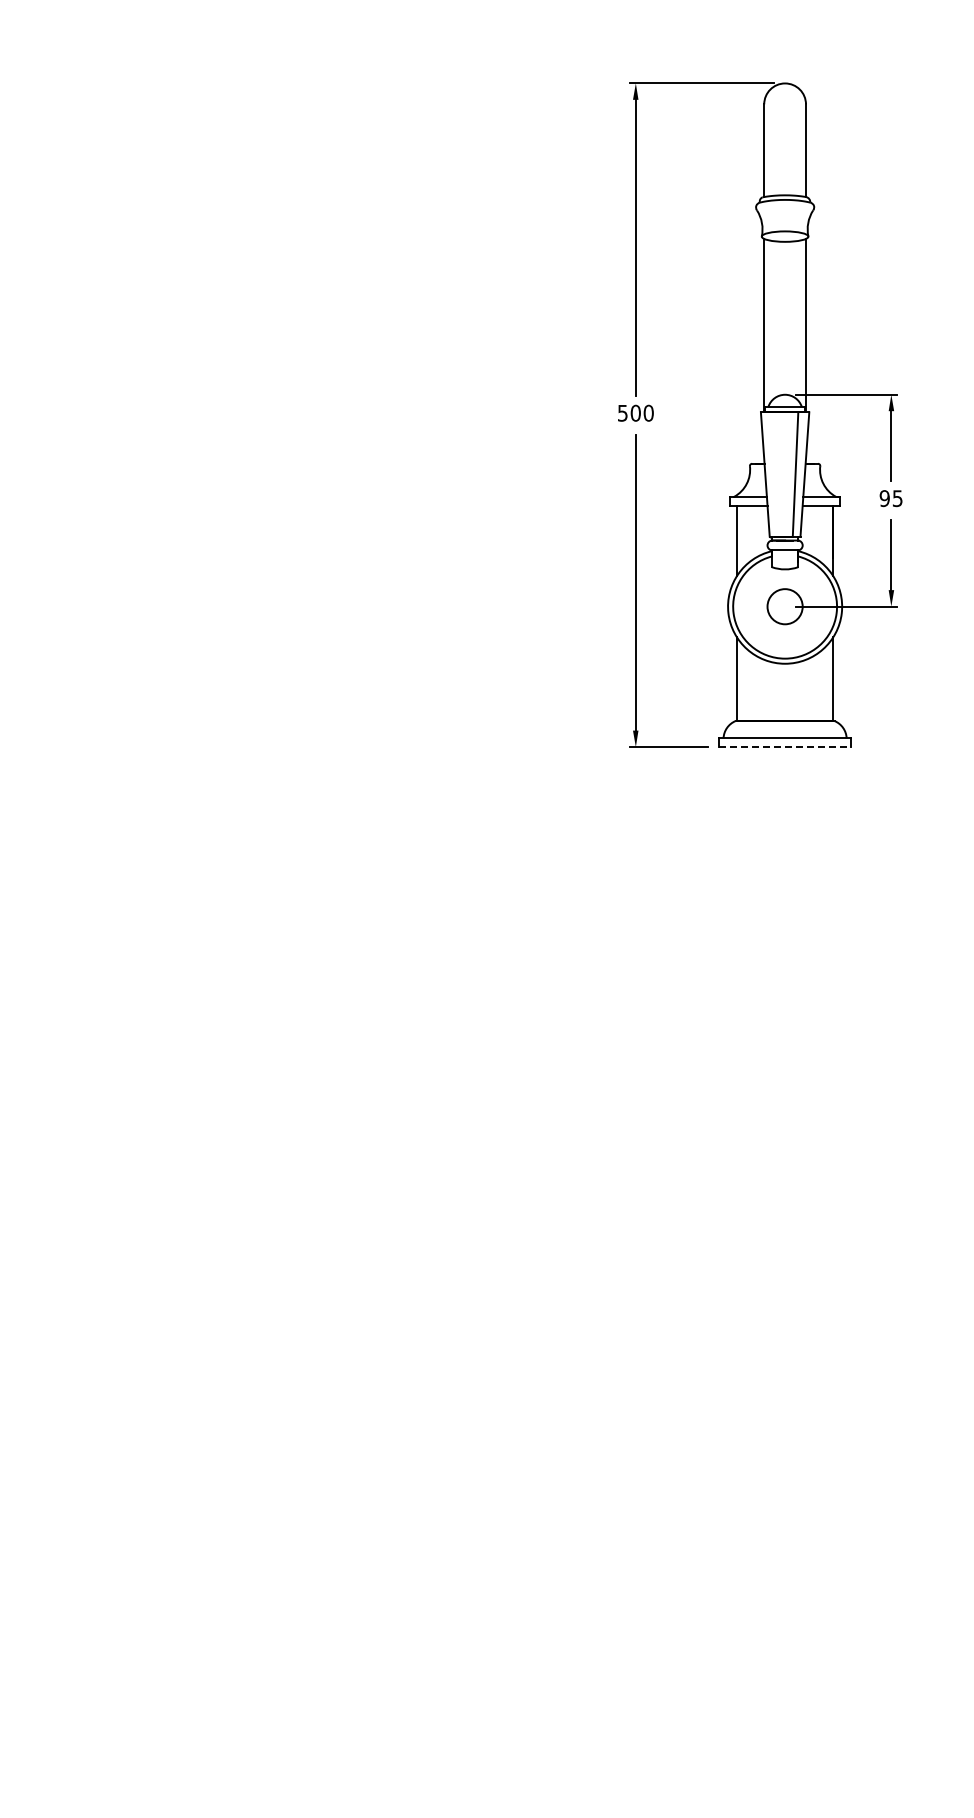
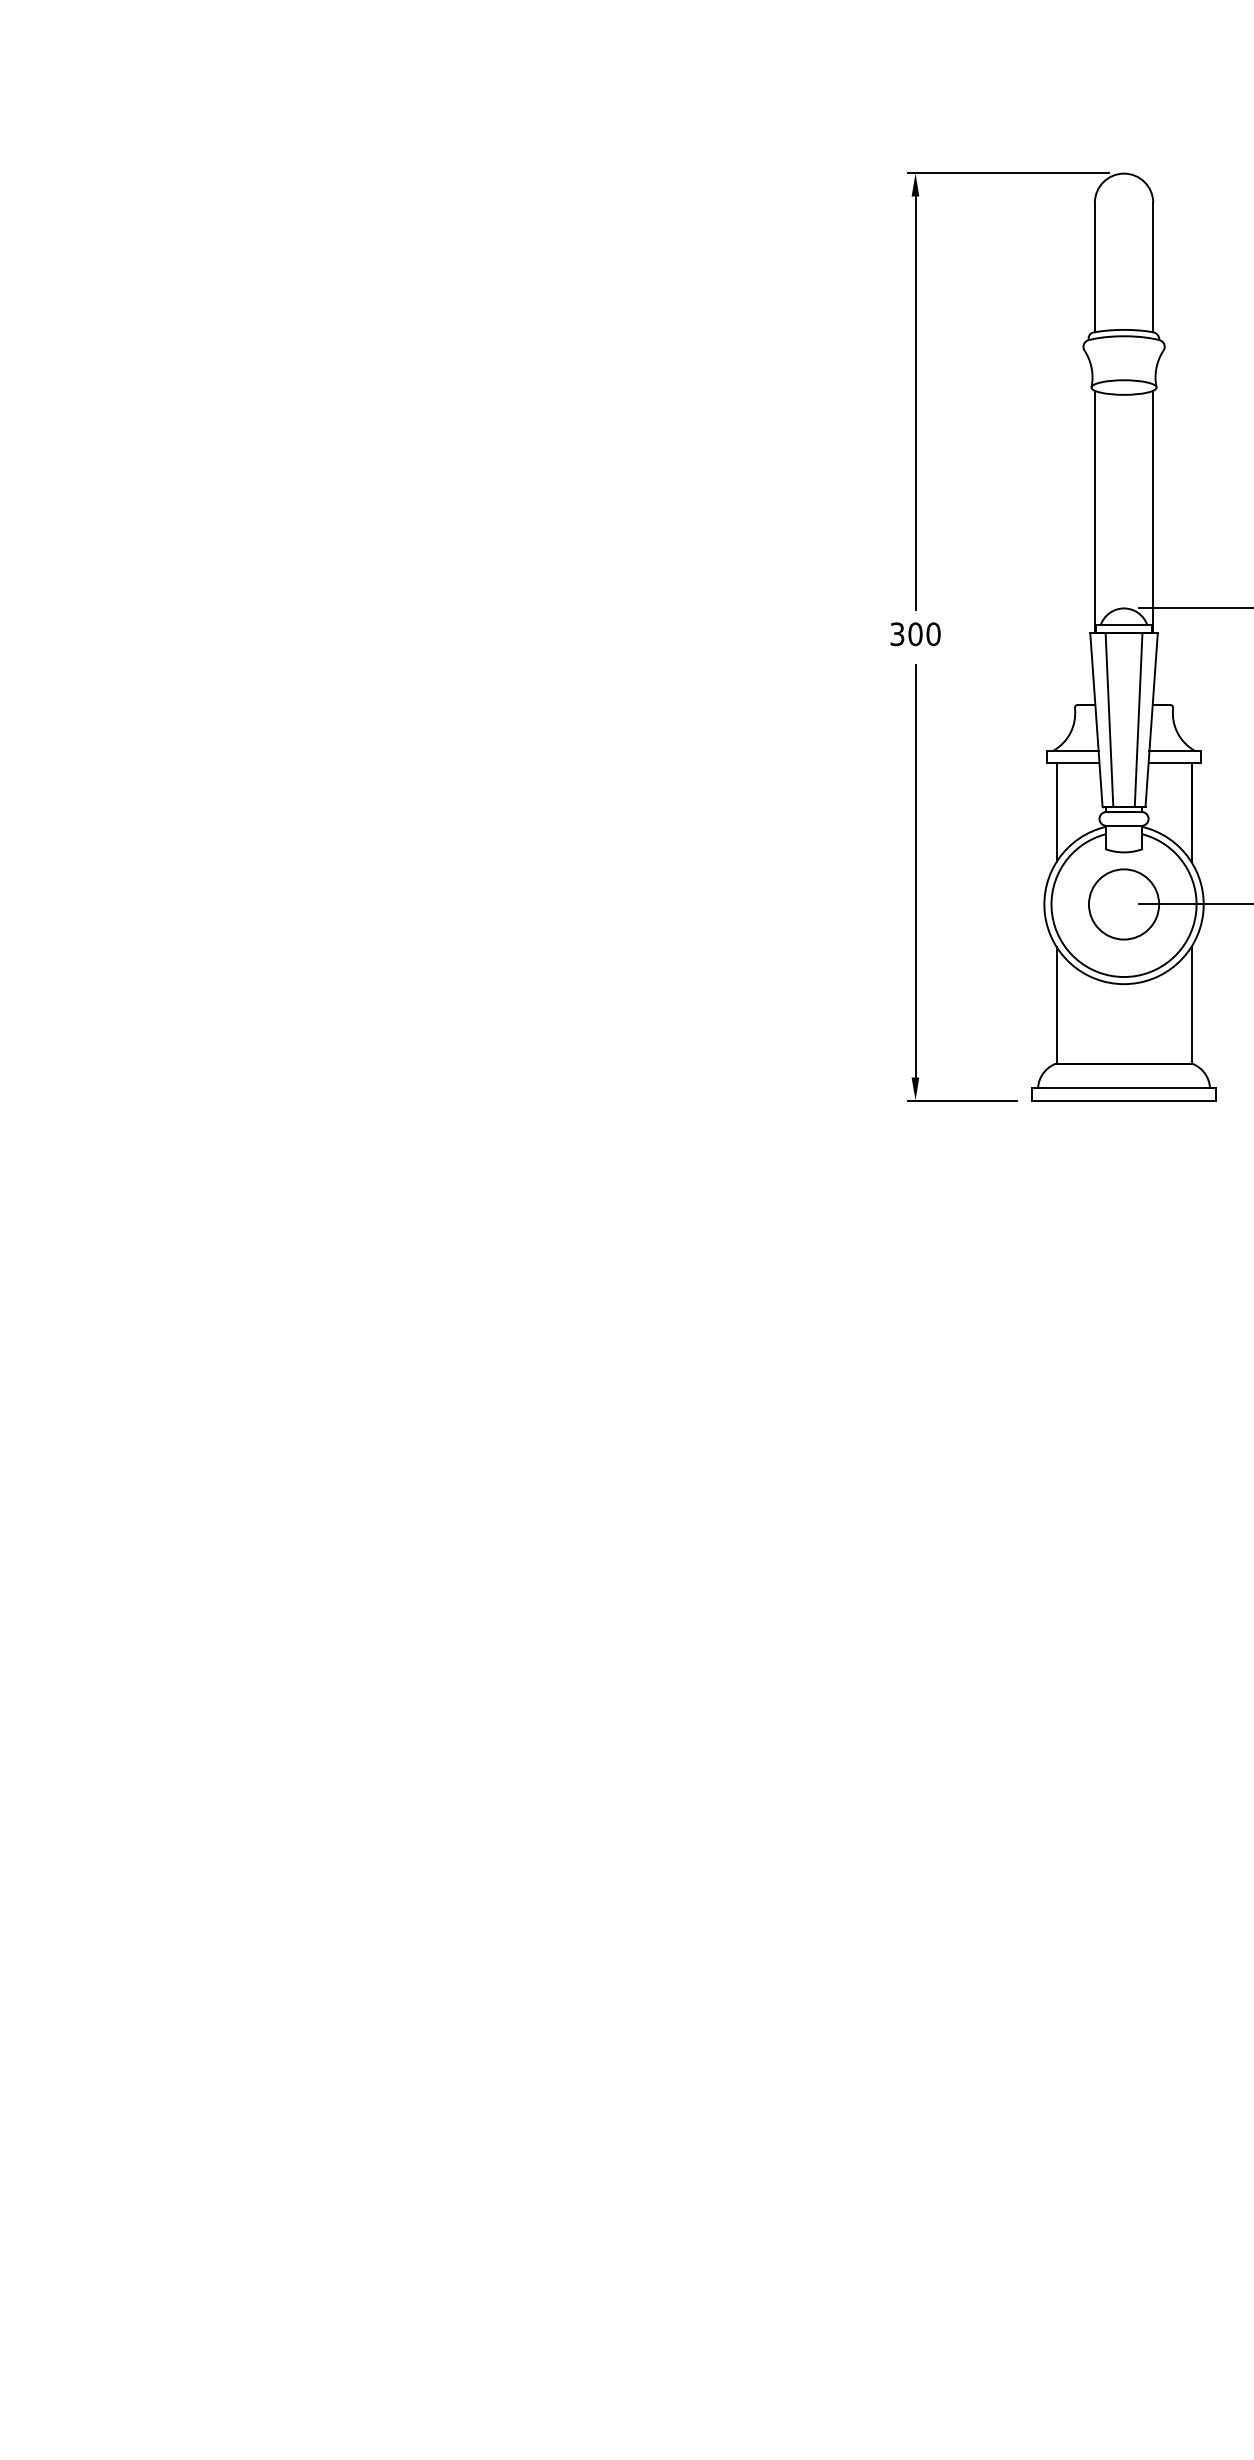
text: (622, 412) -> (896, 633), 500 -> 300
line: (774, 474) -> (1109, 719), added
circle: (784, 606) -> (1123, 904), size x1.43
line: (785, 747) -> (1124, 1101), dashed -> solid

